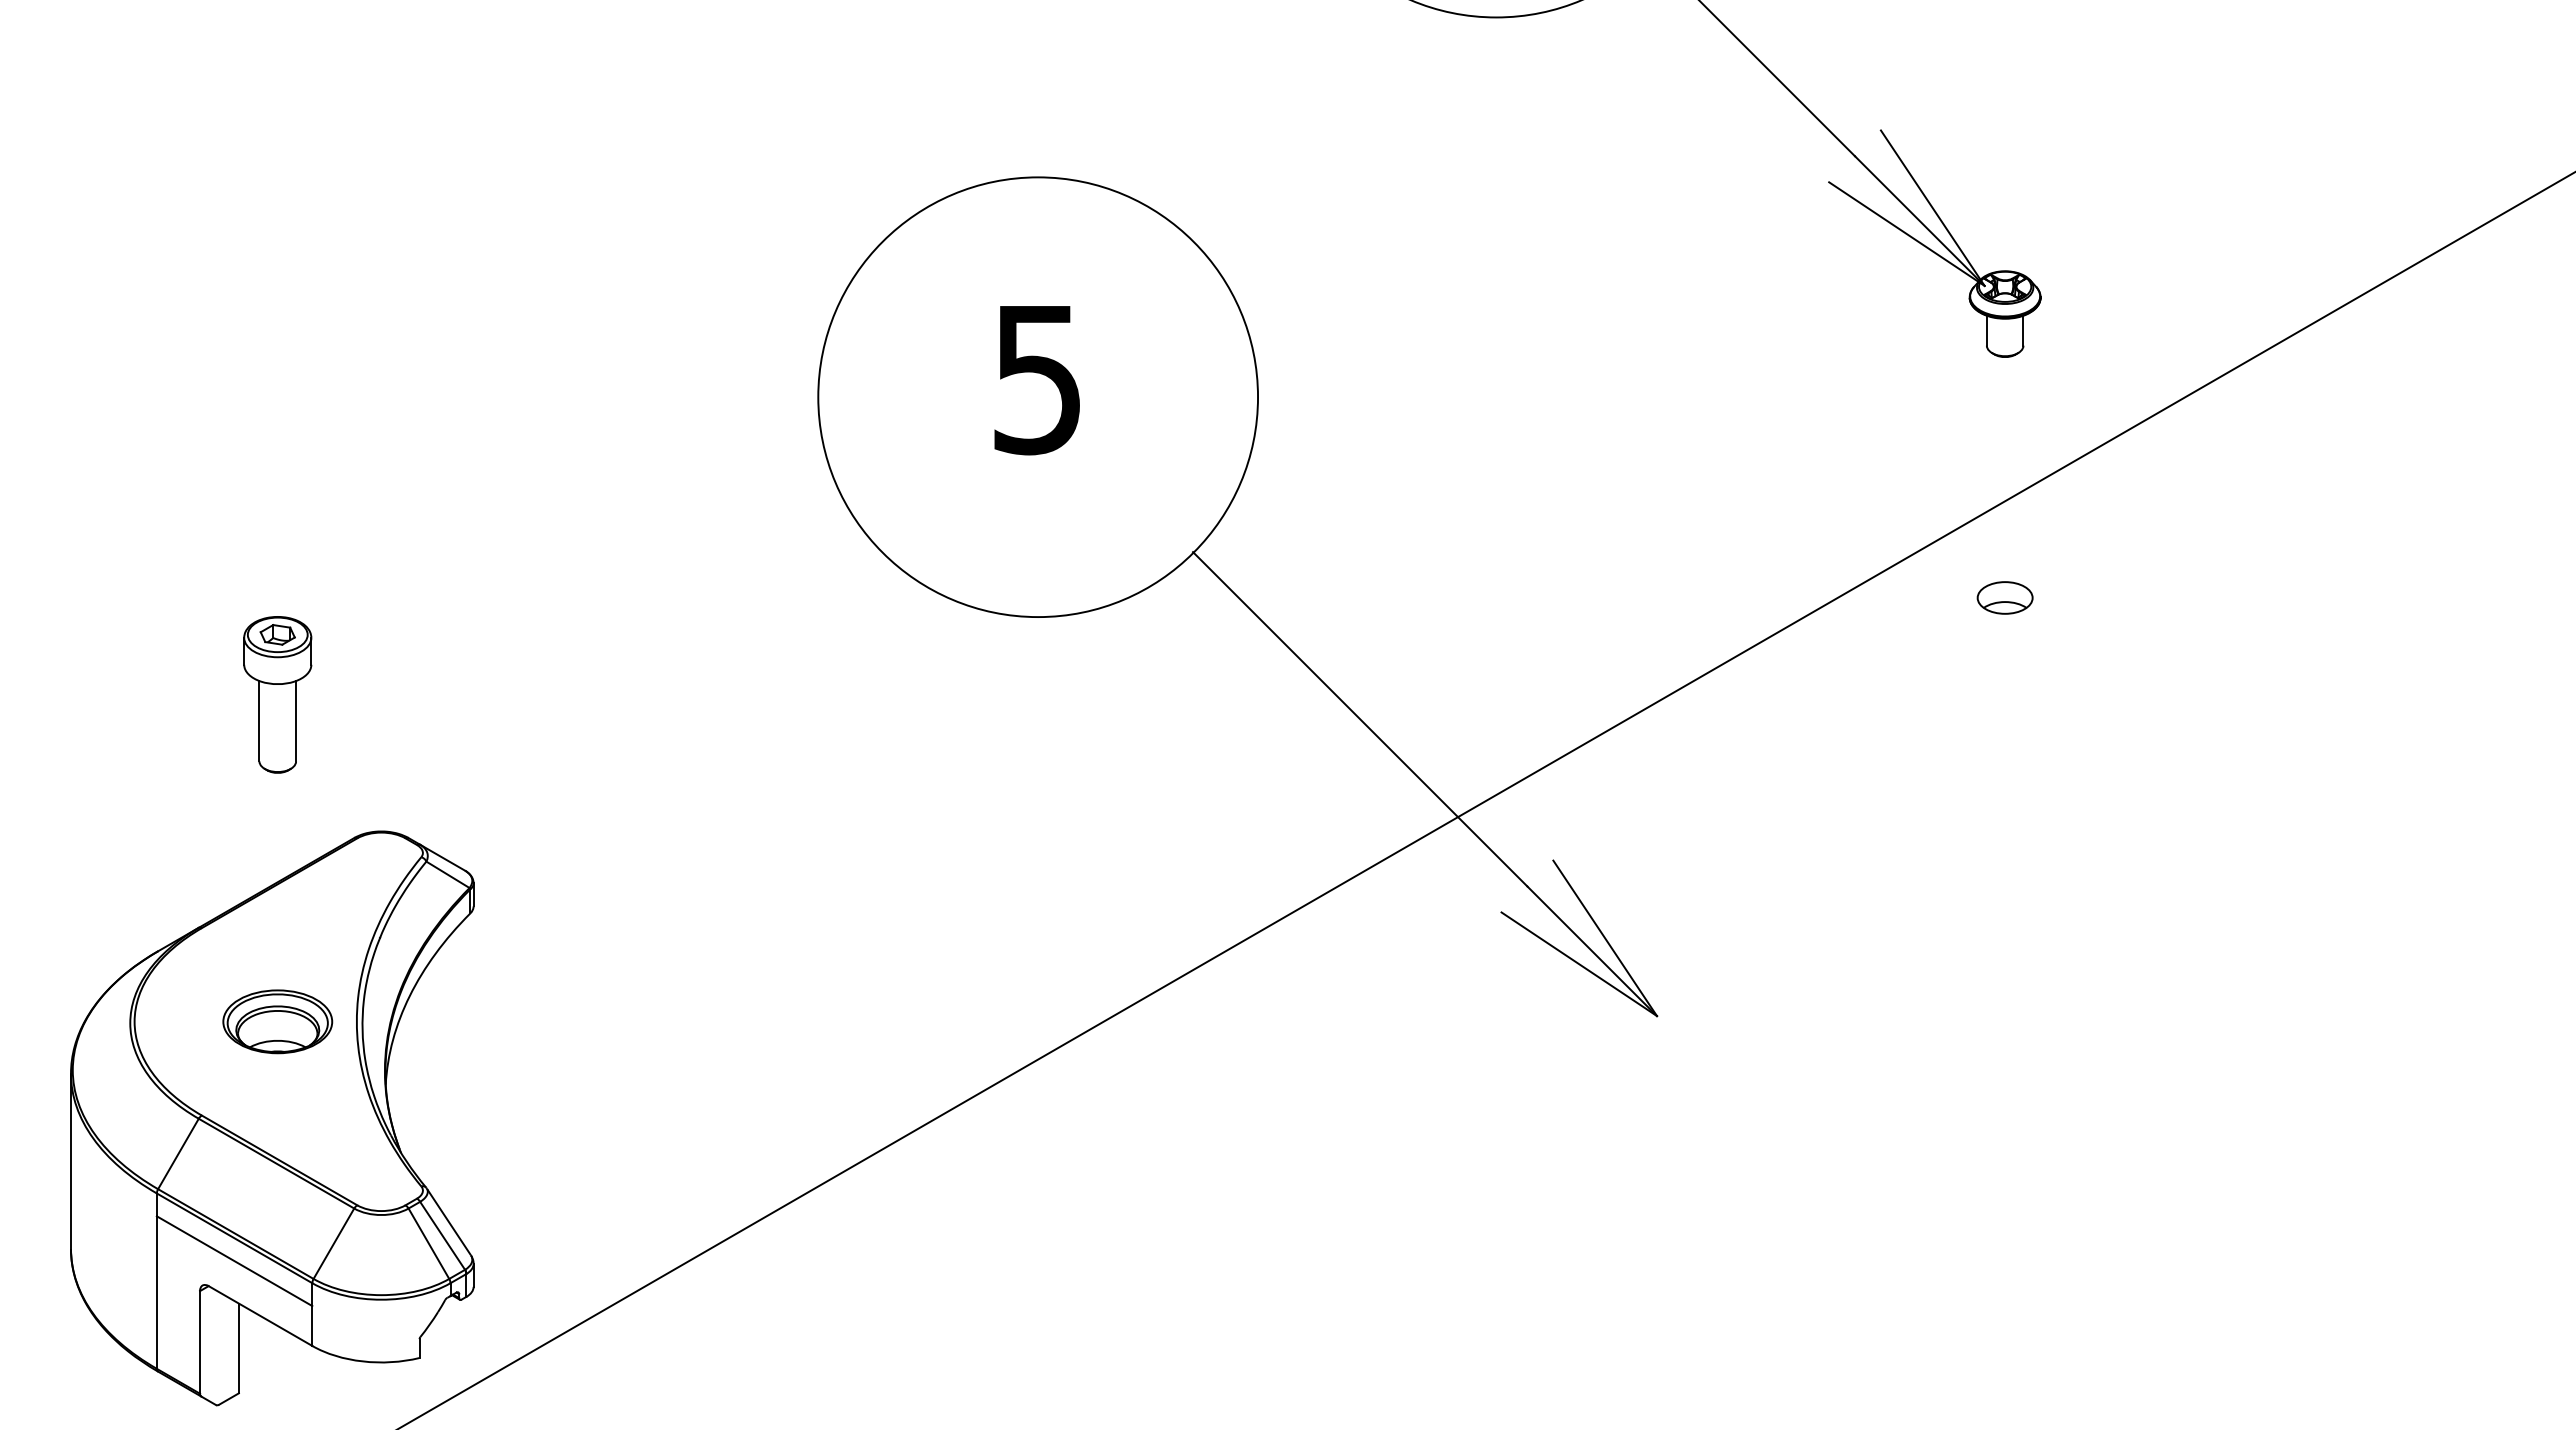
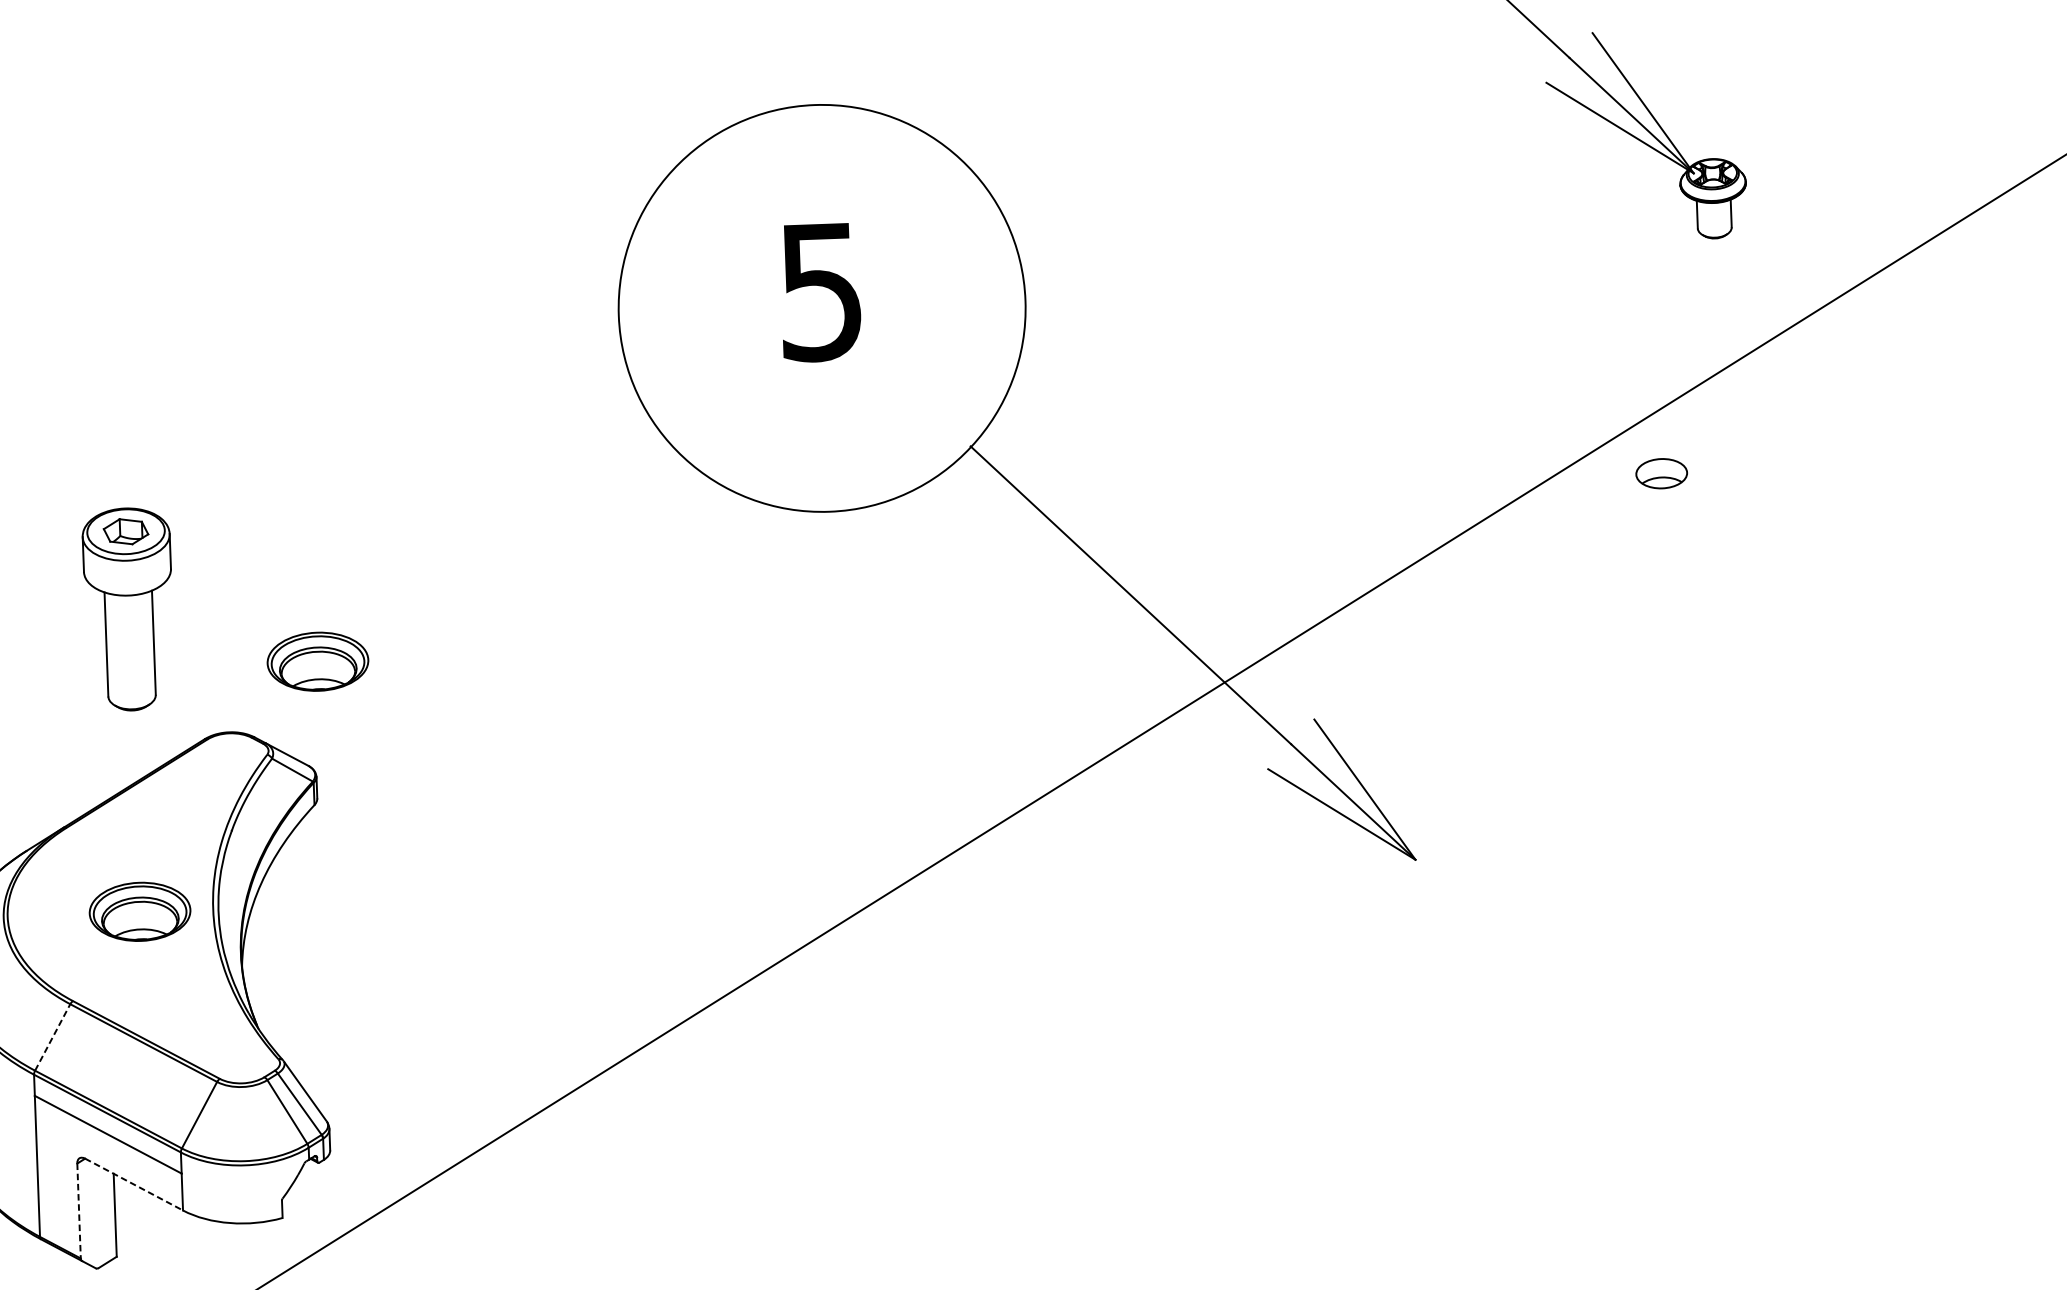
part: (2004, 597) -> (1661, 473), moved
part: (277, 694) -> (128, 609), size x1.4
part: (479, 758) -> (317, 661), added
line: (178, 1153) -> (52, 1037), solid -> dashed
line: (260, 1316) -> (134, 1184), solid -> dashed
line: (200, 1342) -> (79, 1211), solid -> dashed

